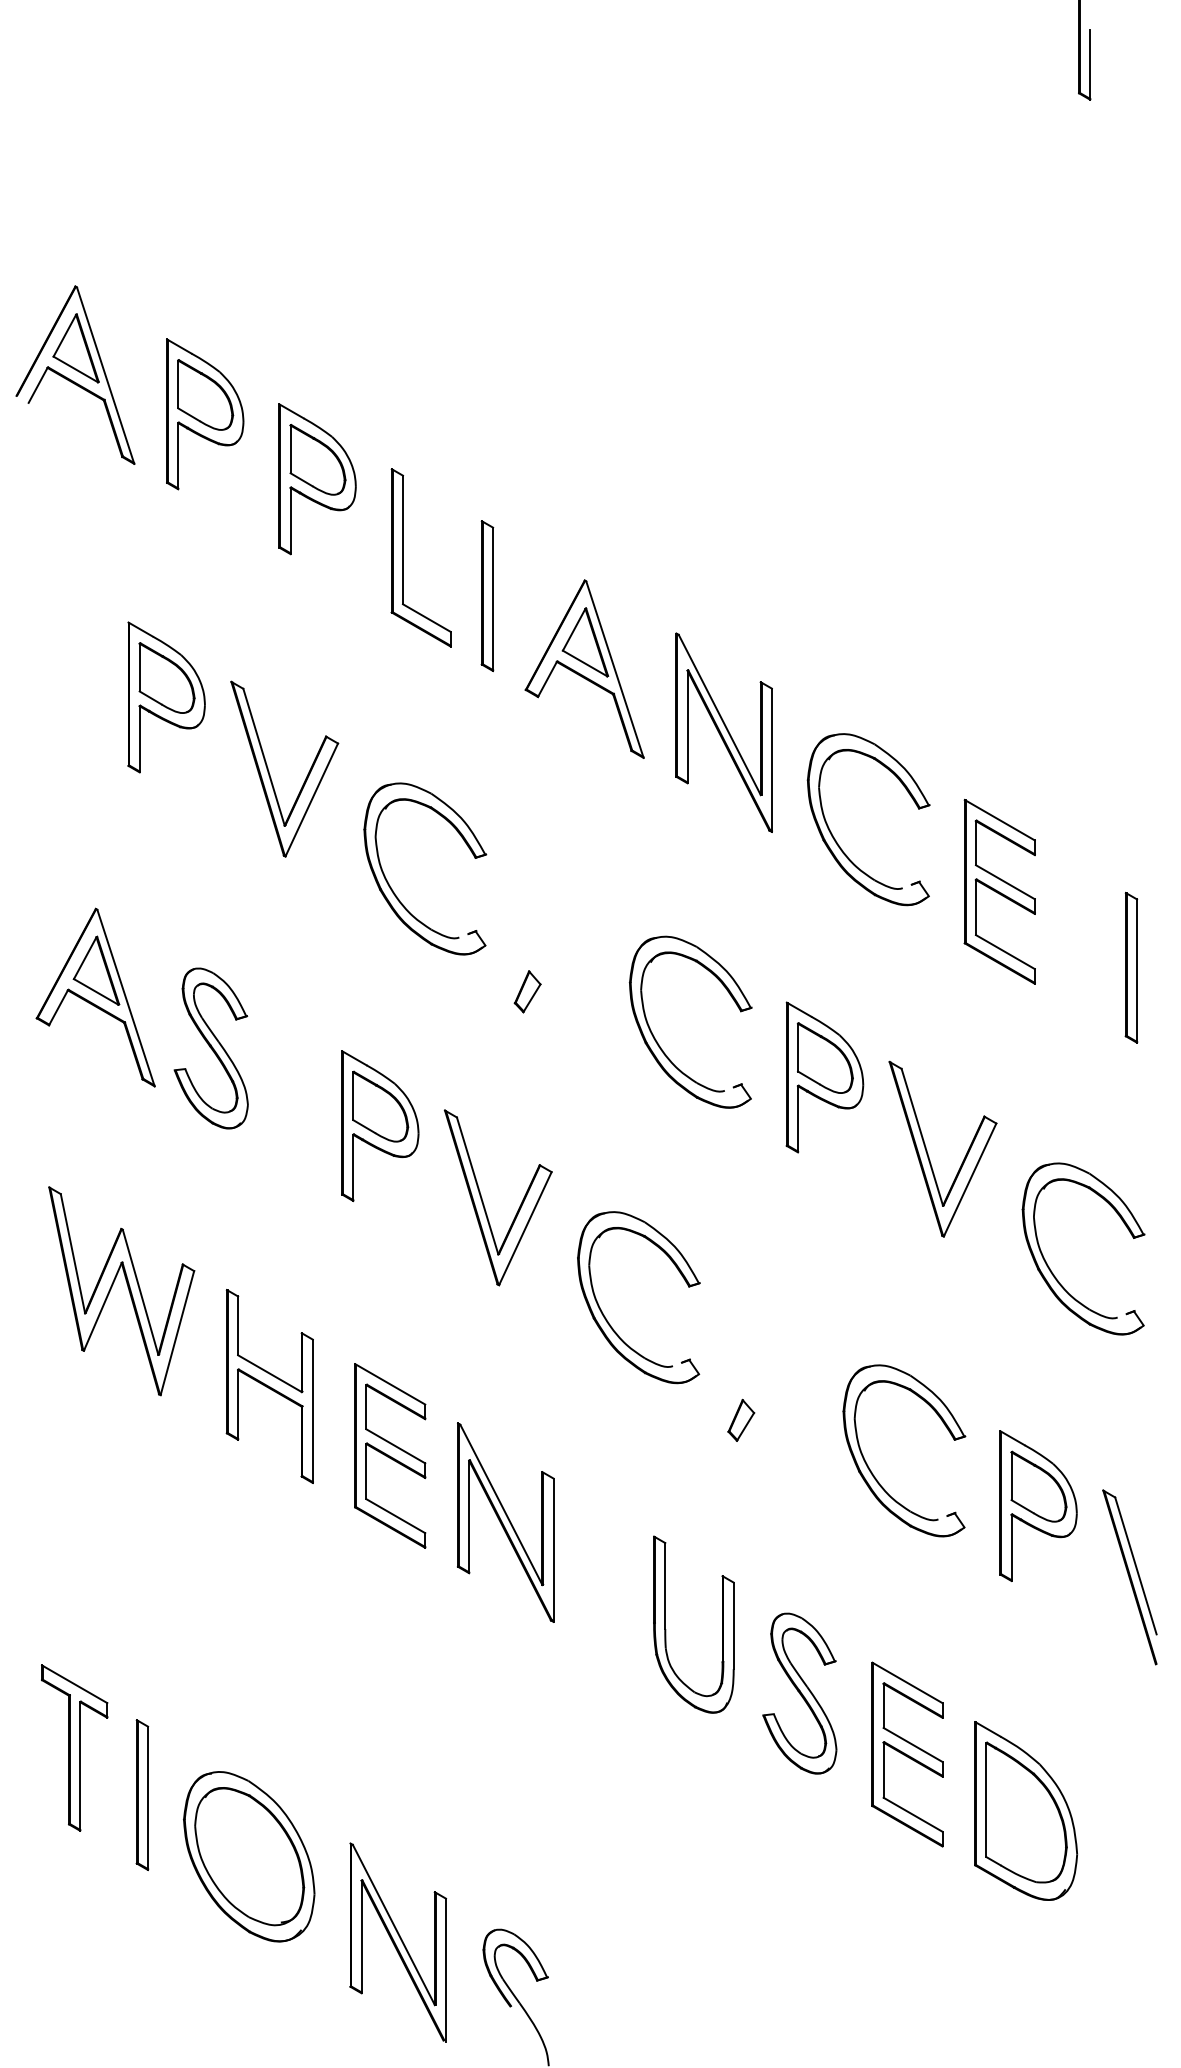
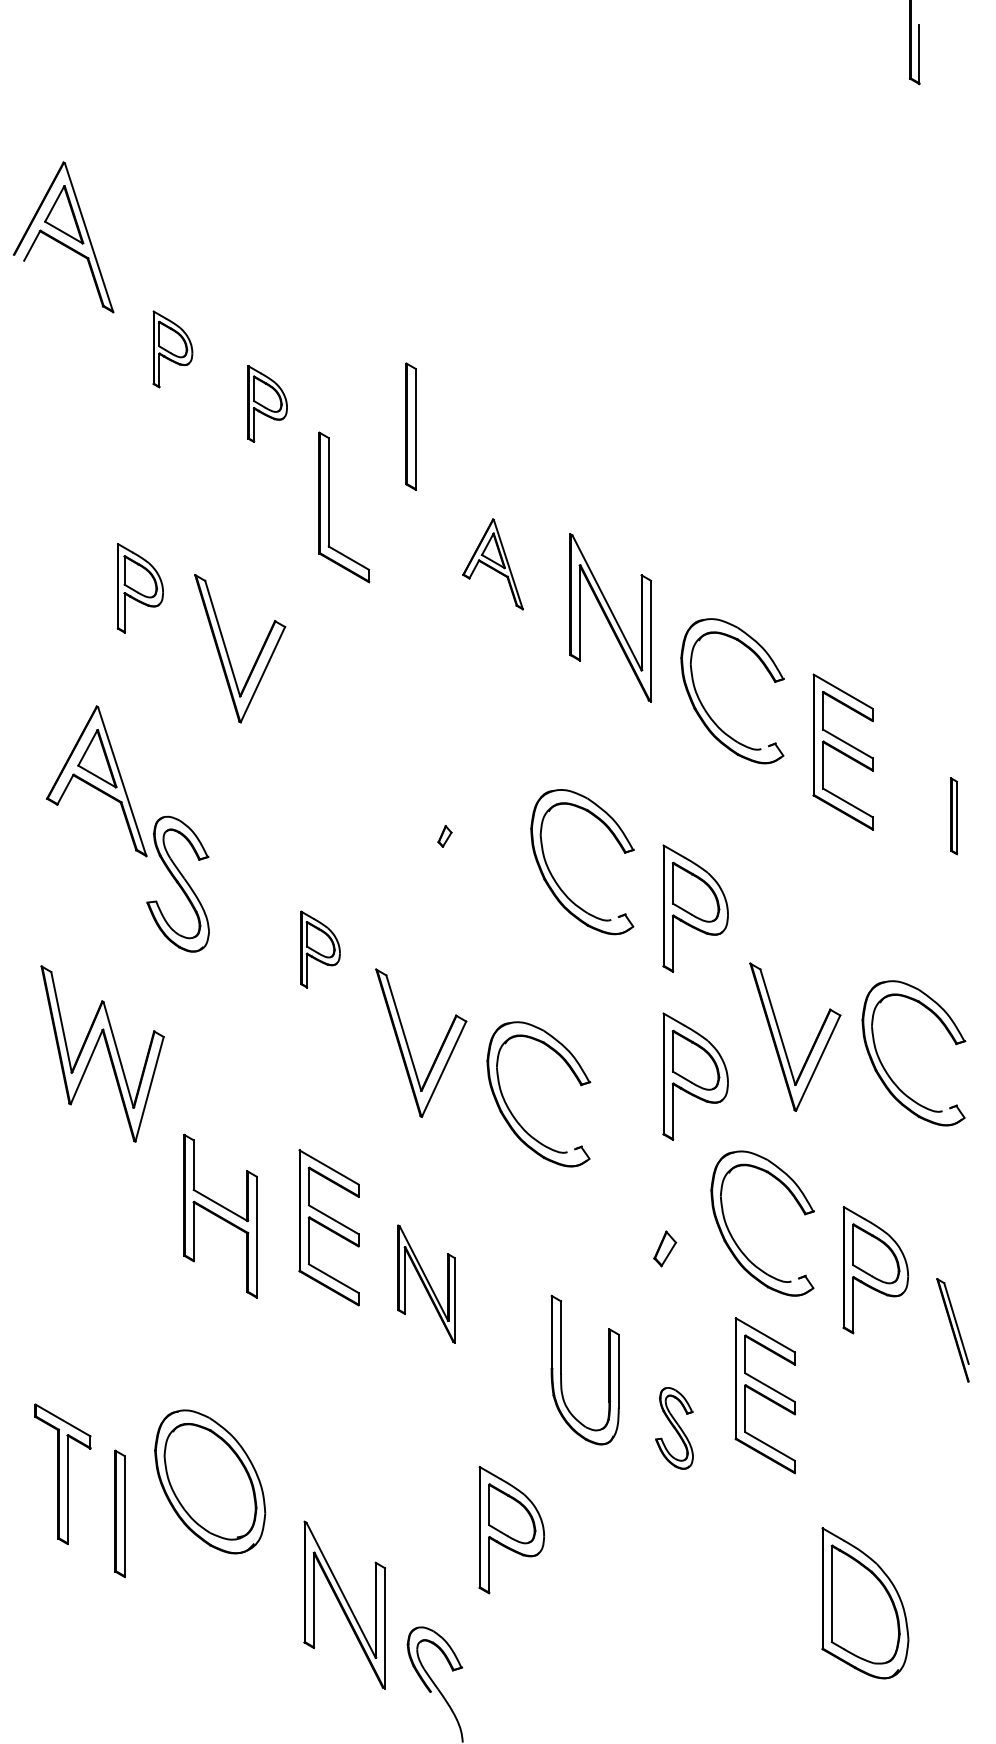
part: (75, 375) -> (63, 237), moved
part: (204, 414) -> (172, 349), size x0.6
part: (317, 478) -> (267, 403), size x0.6
part: (403, 557) -> (329, 507), moved
part: (486, 595) -> (410, 426), moved
part: (583, 669) -> (492, 564), size x0.6
part: (166, 697) -> (140, 588), size x0.7
part: (390, 885) -> (329, 746), removed
part: (1130, 968) -> (953, 816), size x0.6
part: (527, 991) -> (444, 836), size x0.6
part: (95, 997) -> (96, 781), moved
part: (380, 1125) -> (320, 949), size x0.6
part: (929, 1154) -> (783, 1041), moved
part: (484, 1202) -> (409, 1047), moved
part: (824, 1276) -> (695, 1076), added
part: (121, 1290) -> (102, 1053), moved
part: (269, 1385) -> (220, 1215), moved
part: (741, 1419) -> (665, 1248), moved
part: (505, 1521) -> (426, 1283), size x0.7
part: (1129, 1577) -> (952, 1330), size x0.7
part: (799, 1693) -> (674, 1428), size x0.6
part: (906, 1754) -> (764, 1395), moved
part: (1026, 1811) -> (865, 1603), moved
part: (606, 1814) -> (511, 1530), added
part: (249, 1856) -> (210, 1481), moved
part: (397, 1941) -> (344, 1604), moved

